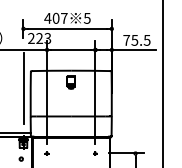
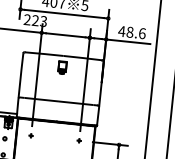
text: (136, 39) -> (131, 31), 75.5 -> 48.6
line: (23, 88) -> (14, 68), removed

